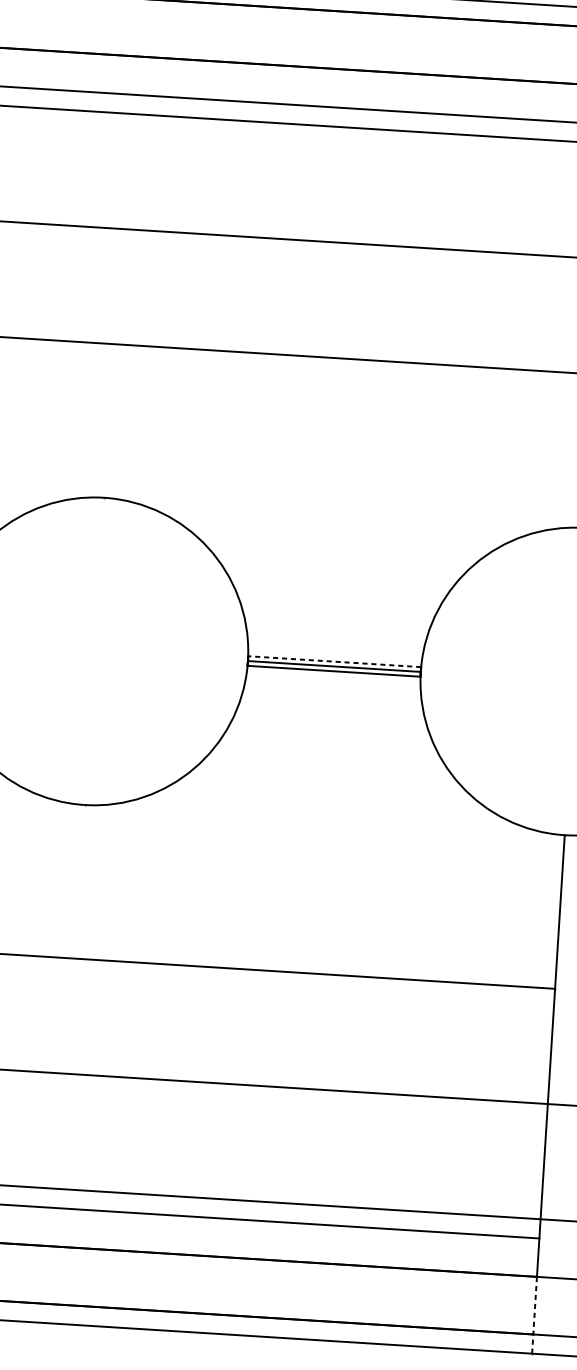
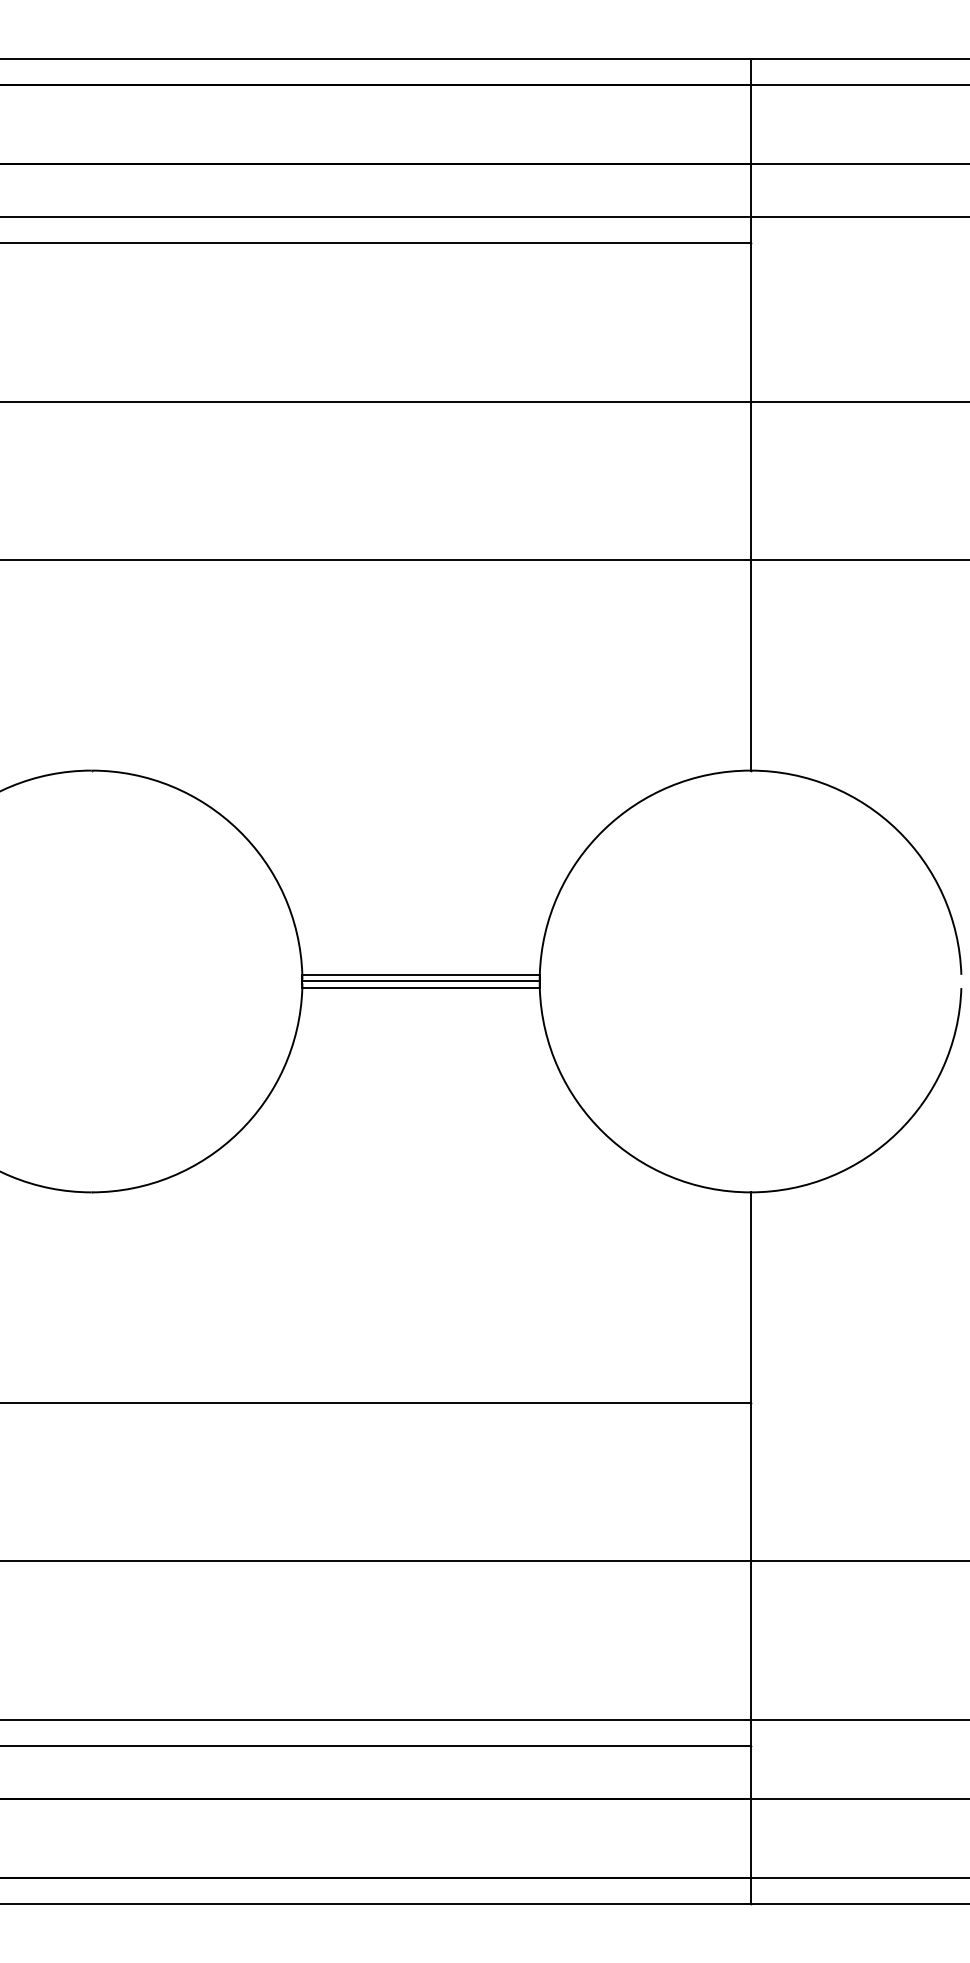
line: (335, 661) -> (421, 974), dashed -> solid
line: (534, 1315) -> (750, 1851), dashed -> solid

